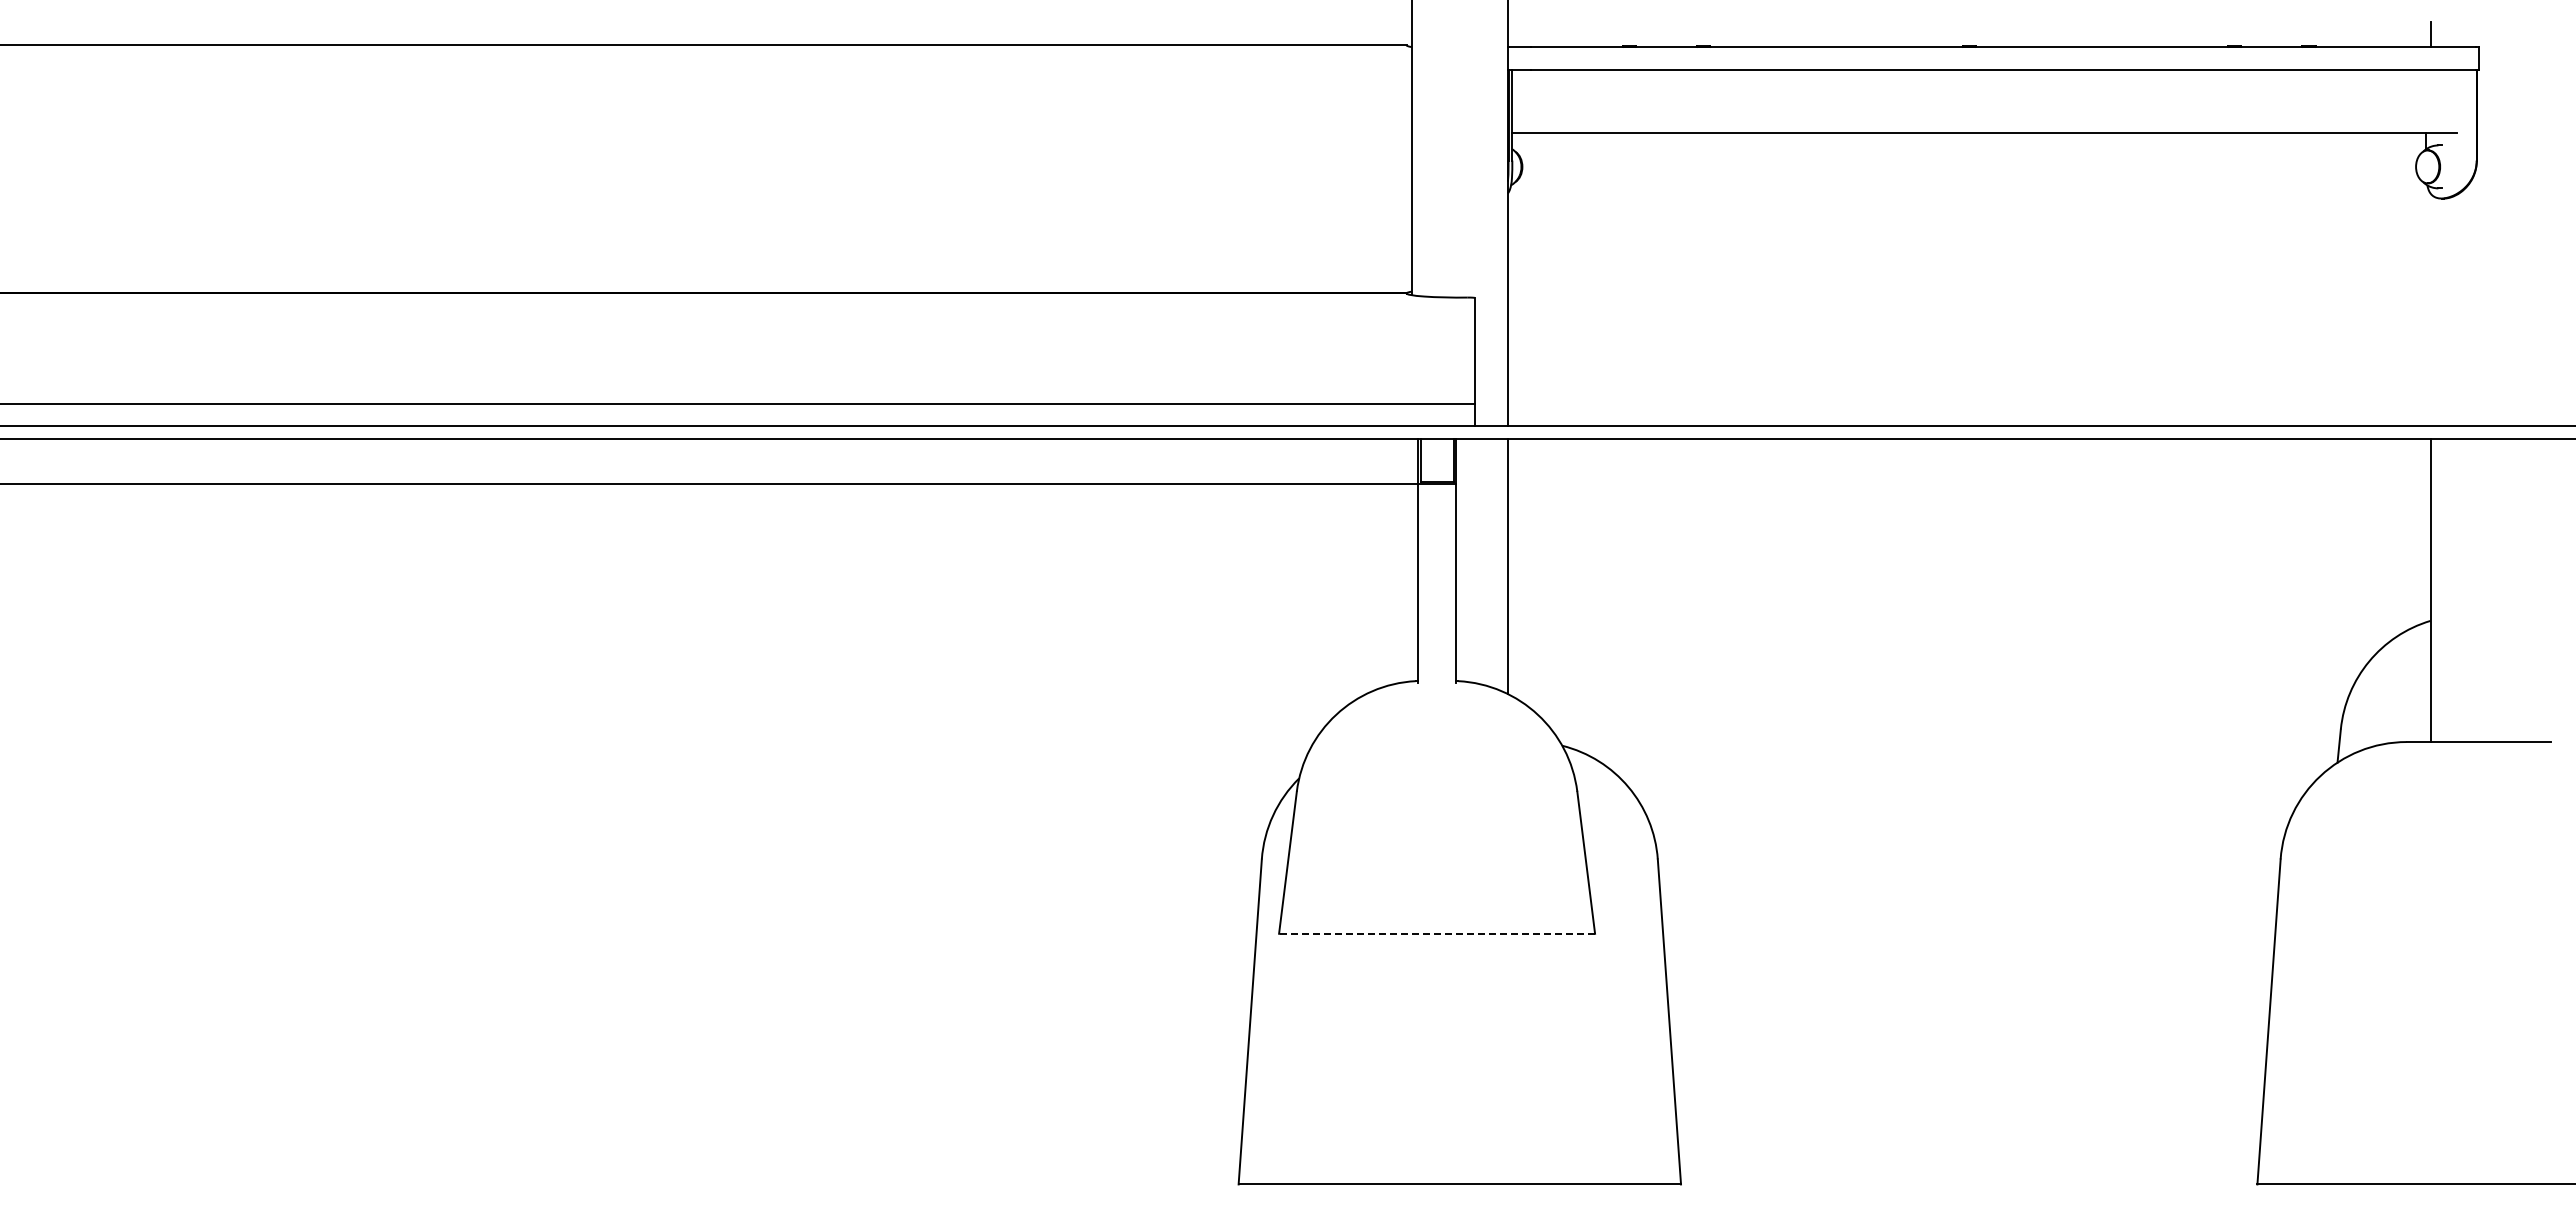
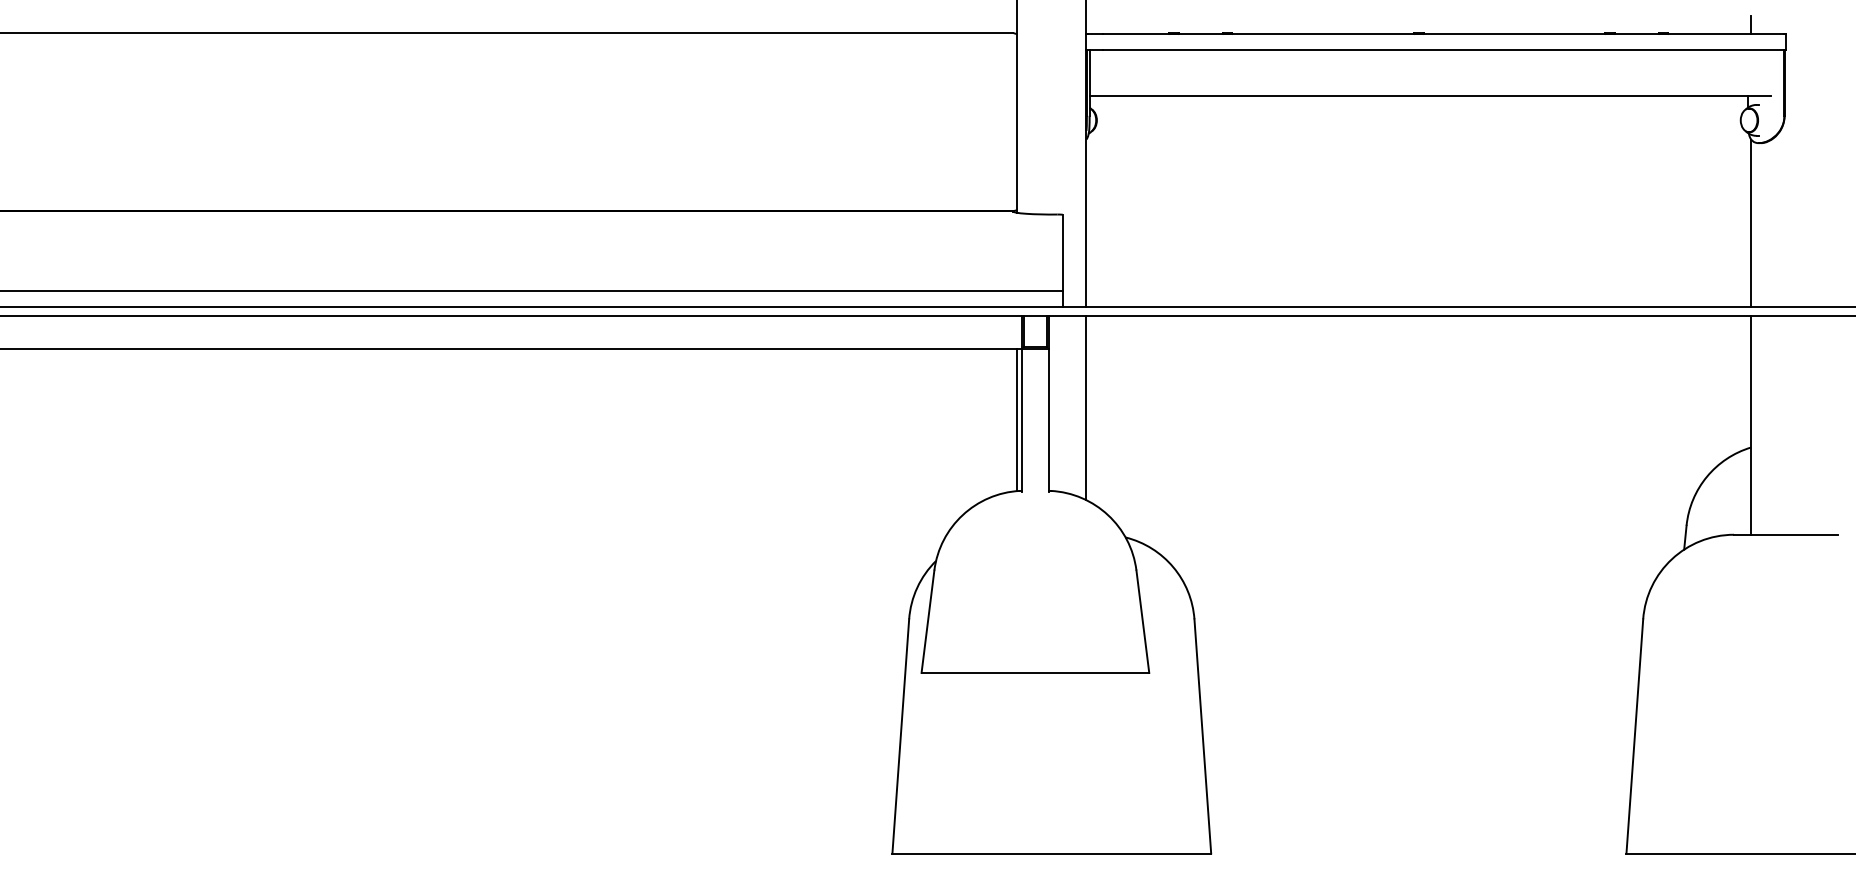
line: (2430, 309) -> (1751, 223), added
line: (1411, 582) -> (1016, 419), added
line: (1436, 933) -> (1034, 672), dashed -> solid

